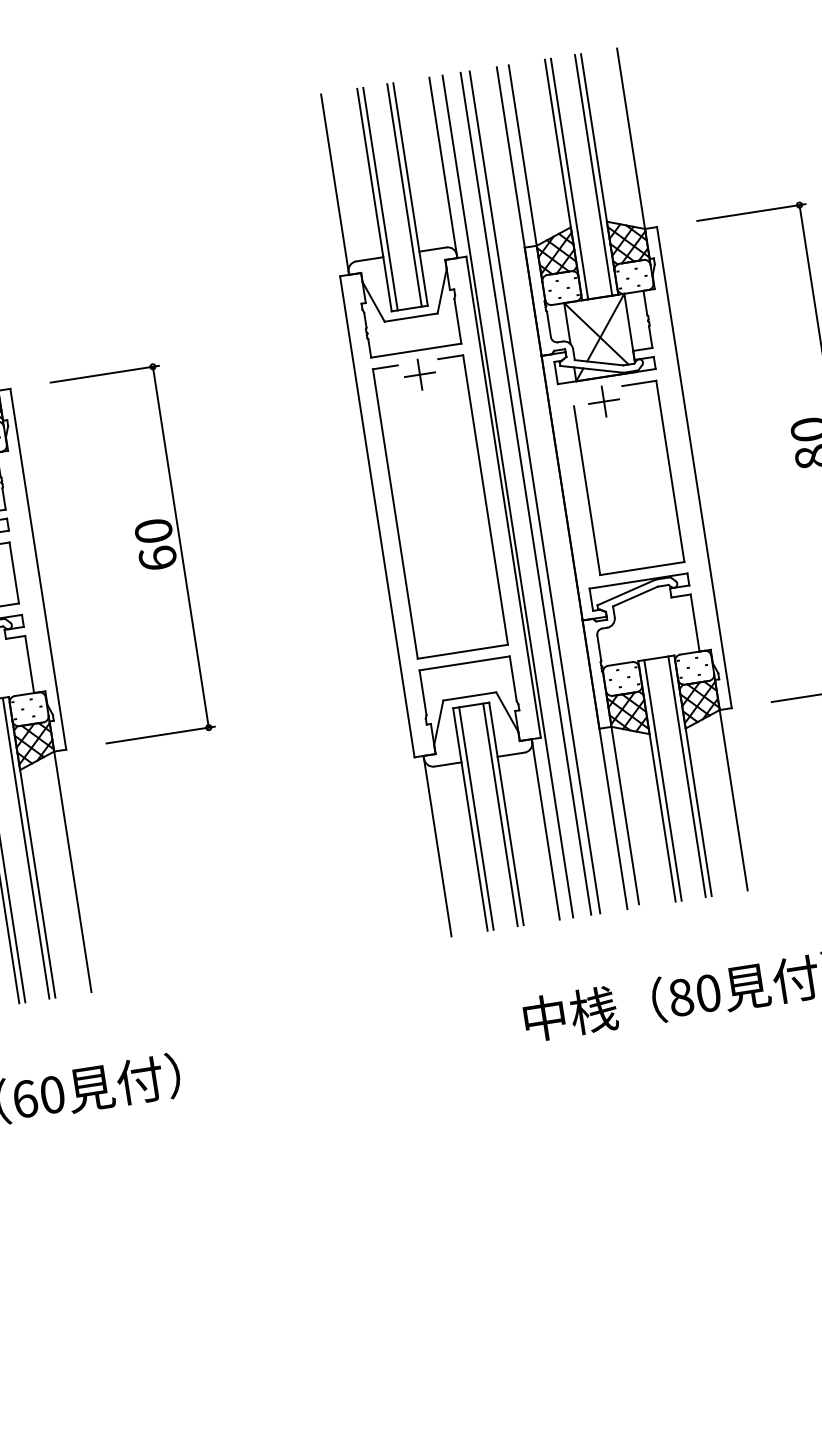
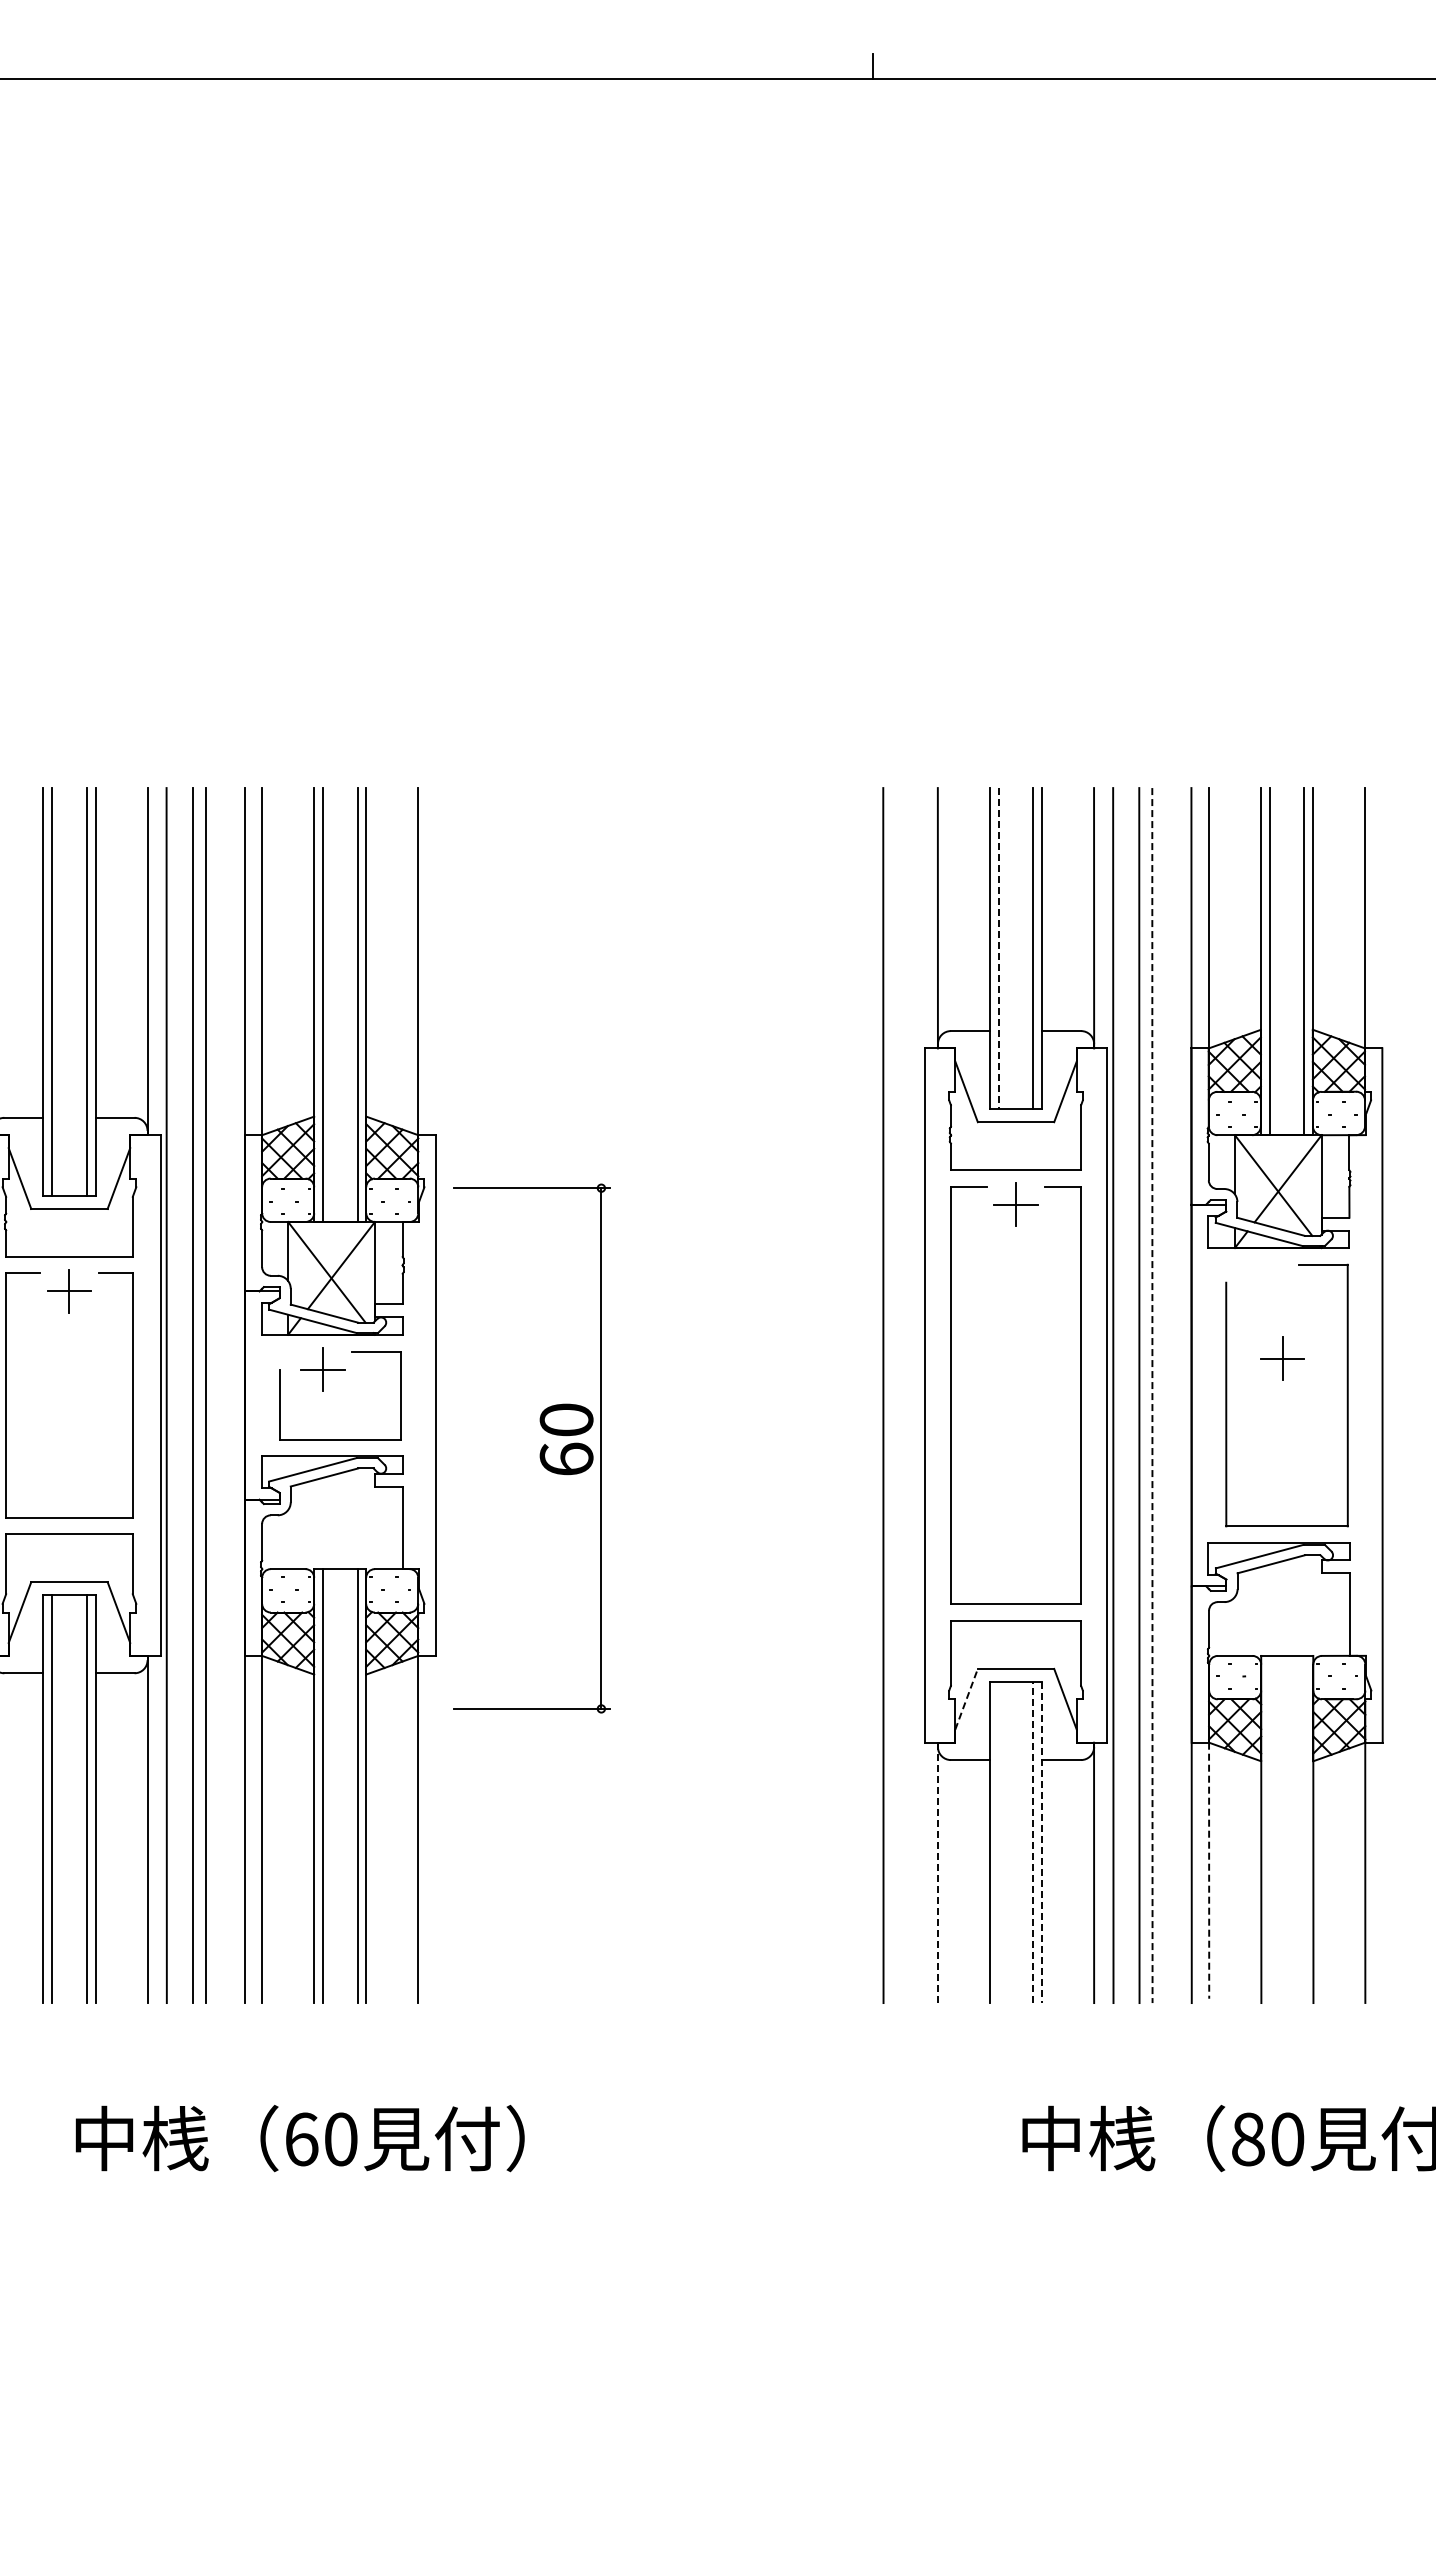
line: (380, 199) -> (998, 948), solid -> dashed
part: (603, 401) -> (1282, 1358), moved
line: (535, 493) -> (1152, 1396), solid -> dashed
line: (348, 521) -> (883, 1395), added
part: (138, 555) -> (540, 1450), moved
line: (438, 722) -> (966, 1698), solid -> dashed
line: (686, 776) -> (1304, 1829), removed
line: (662, 780) -> (1269, 1829), removed
line: (506, 813) -> (1042, 1842), solid -> dashed
line: (500, 814) -> (1033, 1842), solid -> dashed
line: (625, 816) -> (1209, 1871), solid -> dashed
line: (476, 818) -> (998, 1842), removed
line: (437, 846) -> (937, 1873), solid -> dashed

